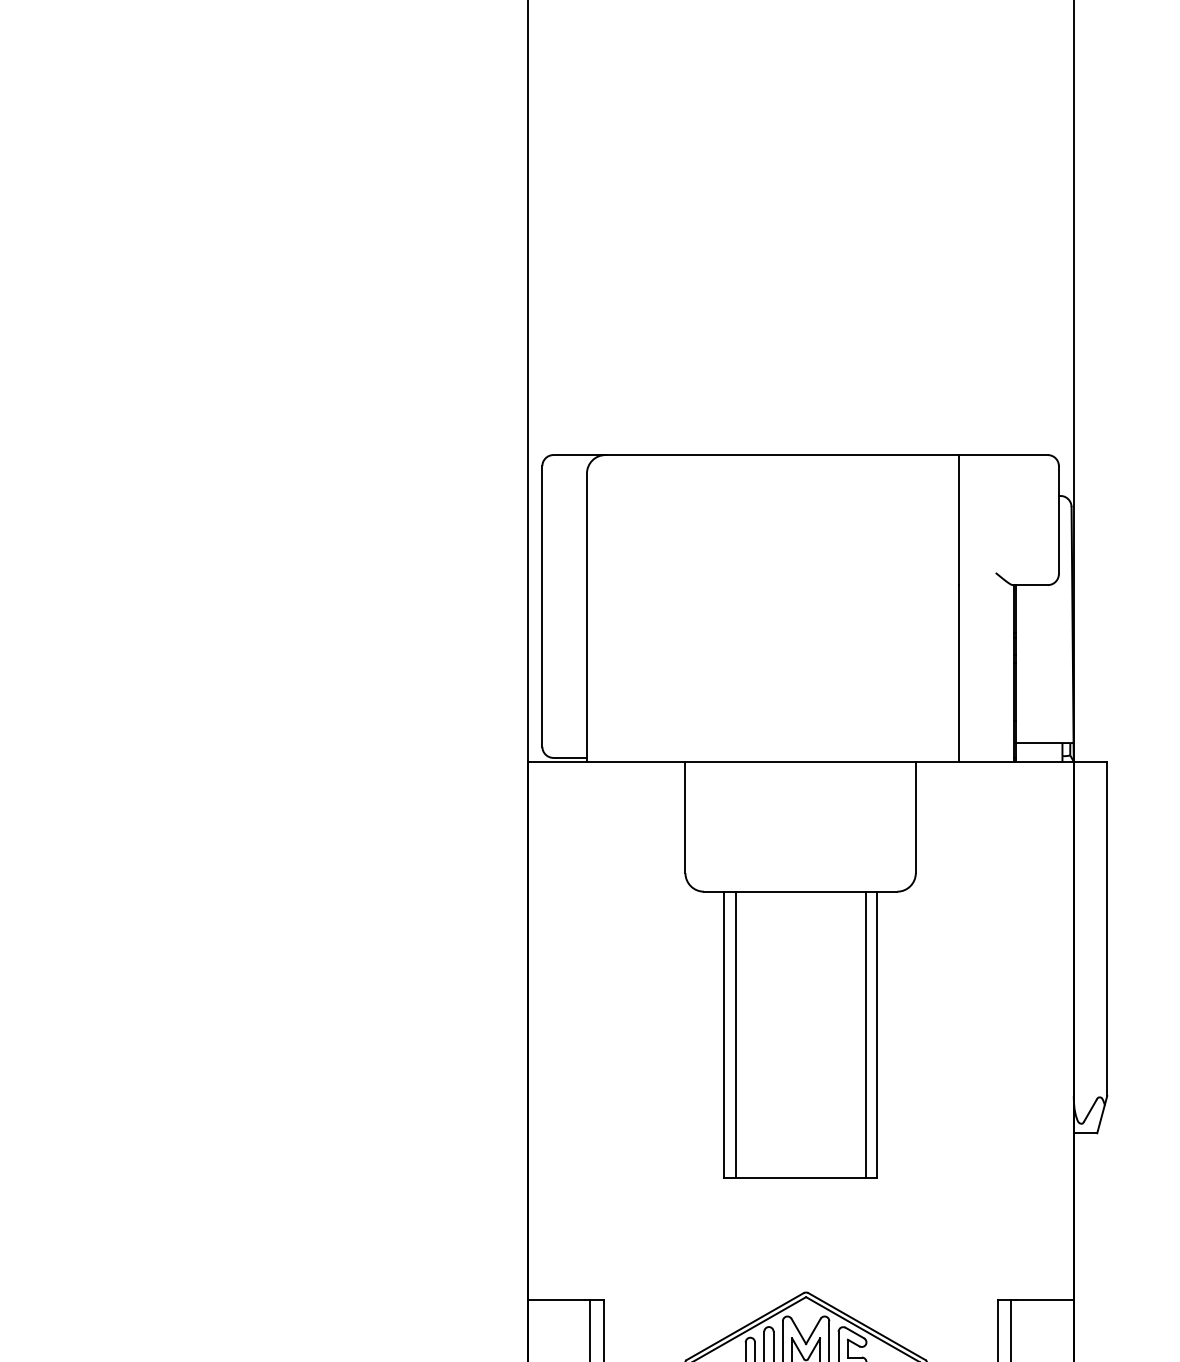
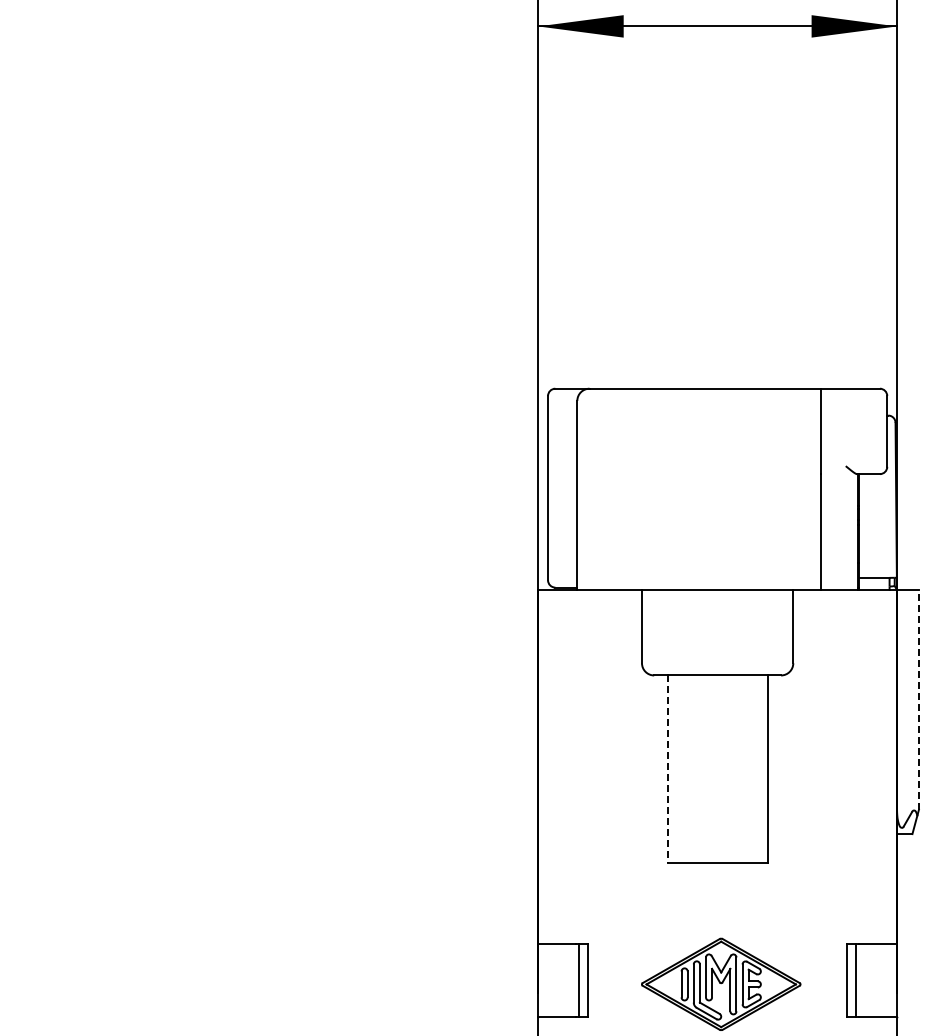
line: (1106, 928) -> (918, 699), solid -> dashed
line: (724, 1034) -> (667, 769), solid -> dashed
line: (734, 1034) -> (674, 769), removed
line: (865, 1034) -> (760, 769), removed

